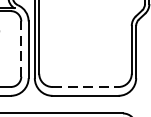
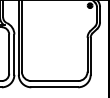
line: (21, 49) -> (9, 54), dashed -> solid
line: (86, 87) -> (55, 81), dashed -> solid

